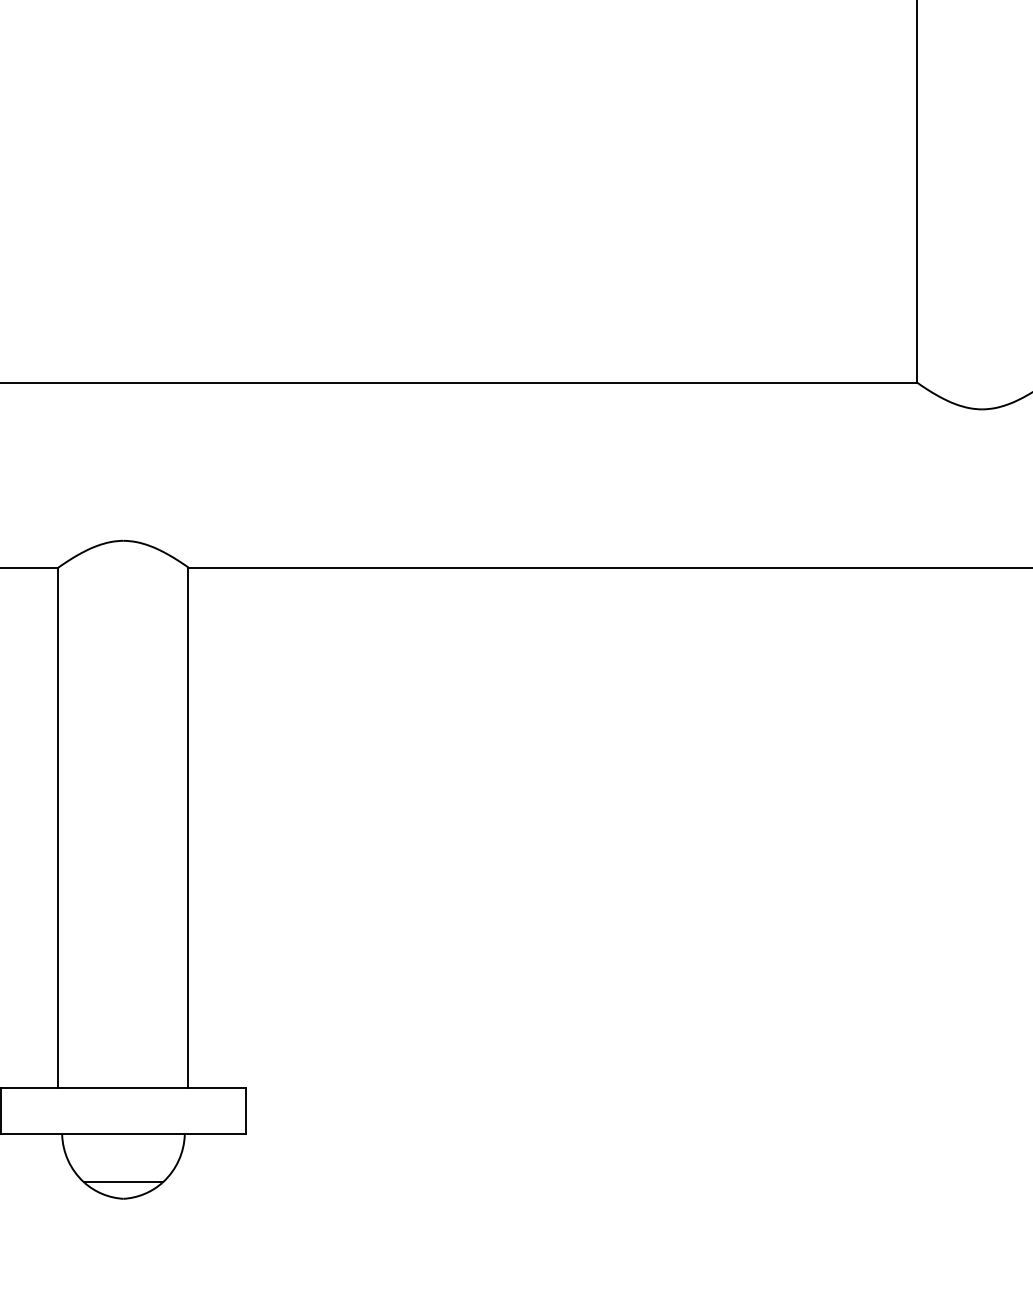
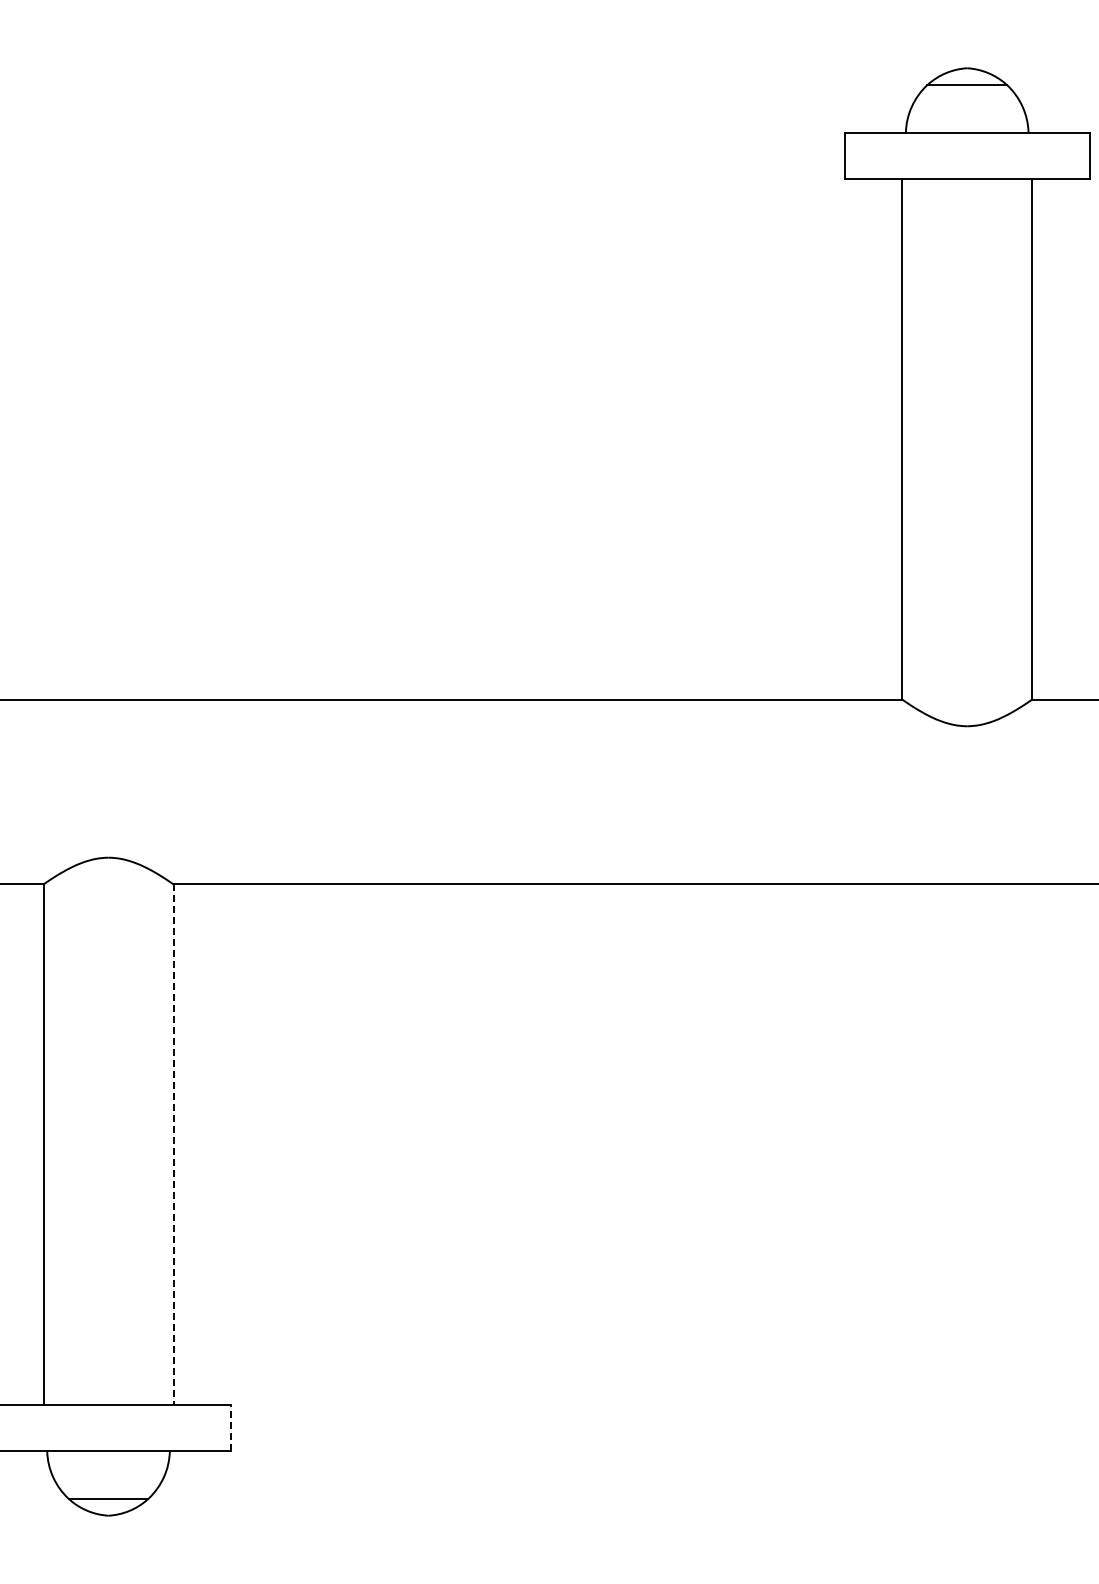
line: (188, 828) -> (173, 1145), solid -> dashed
line: (246, 1111) -> (231, 1428), solid -> dashed

